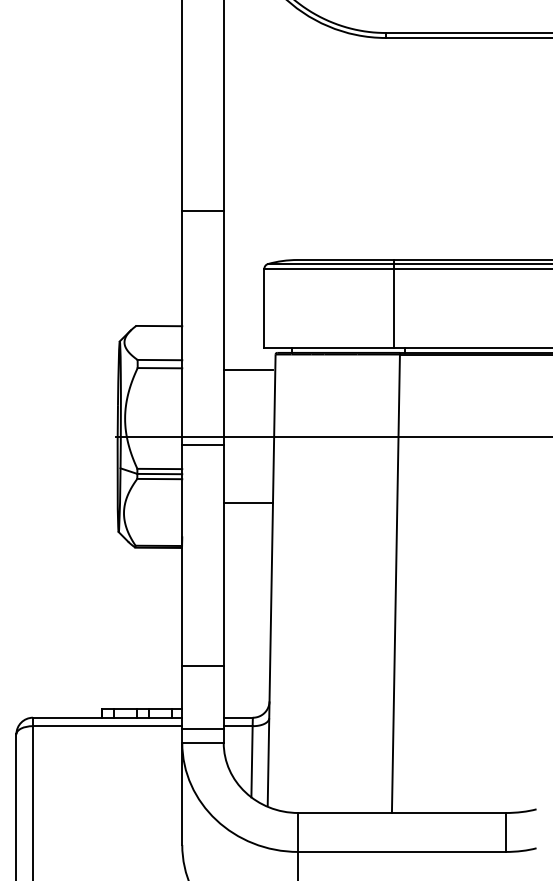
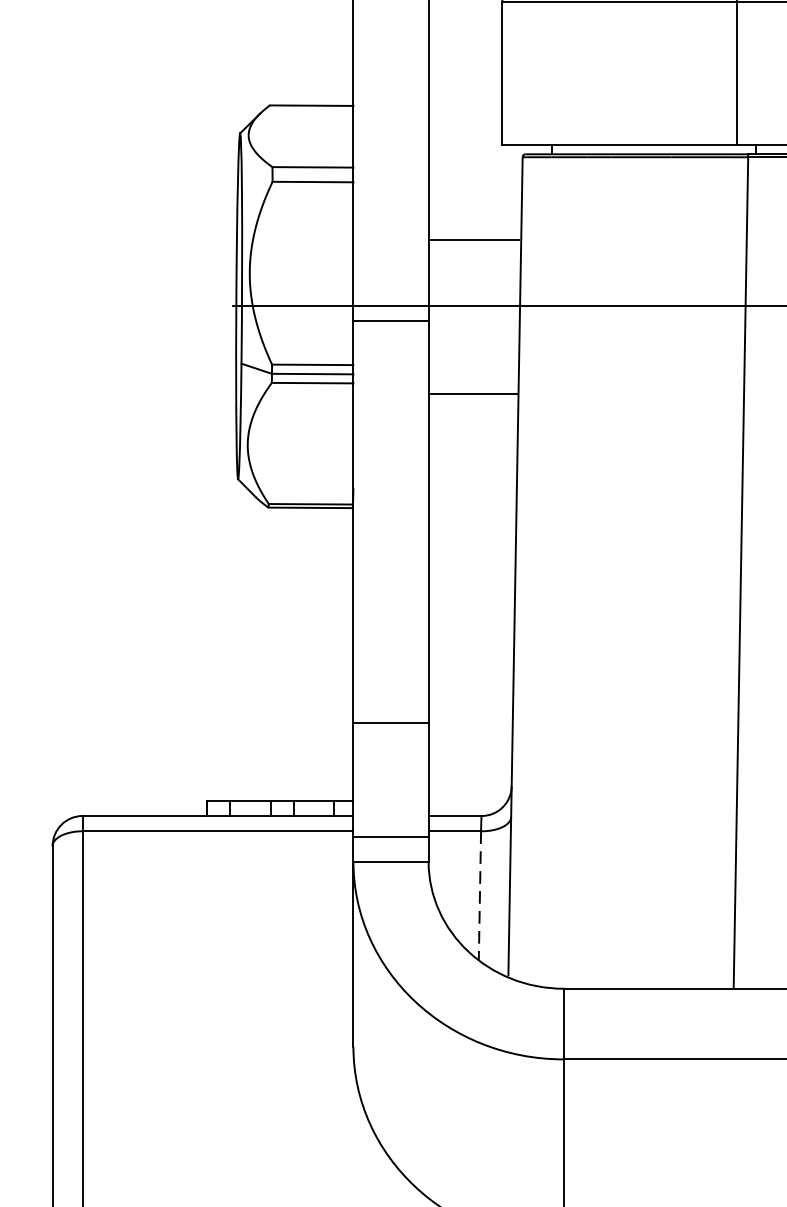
line: (248, 370) -> (473, 240), moved
line: (248, 503) -> (473, 394), moved
line: (252, 761) -> (480, 895), solid -> dashed

